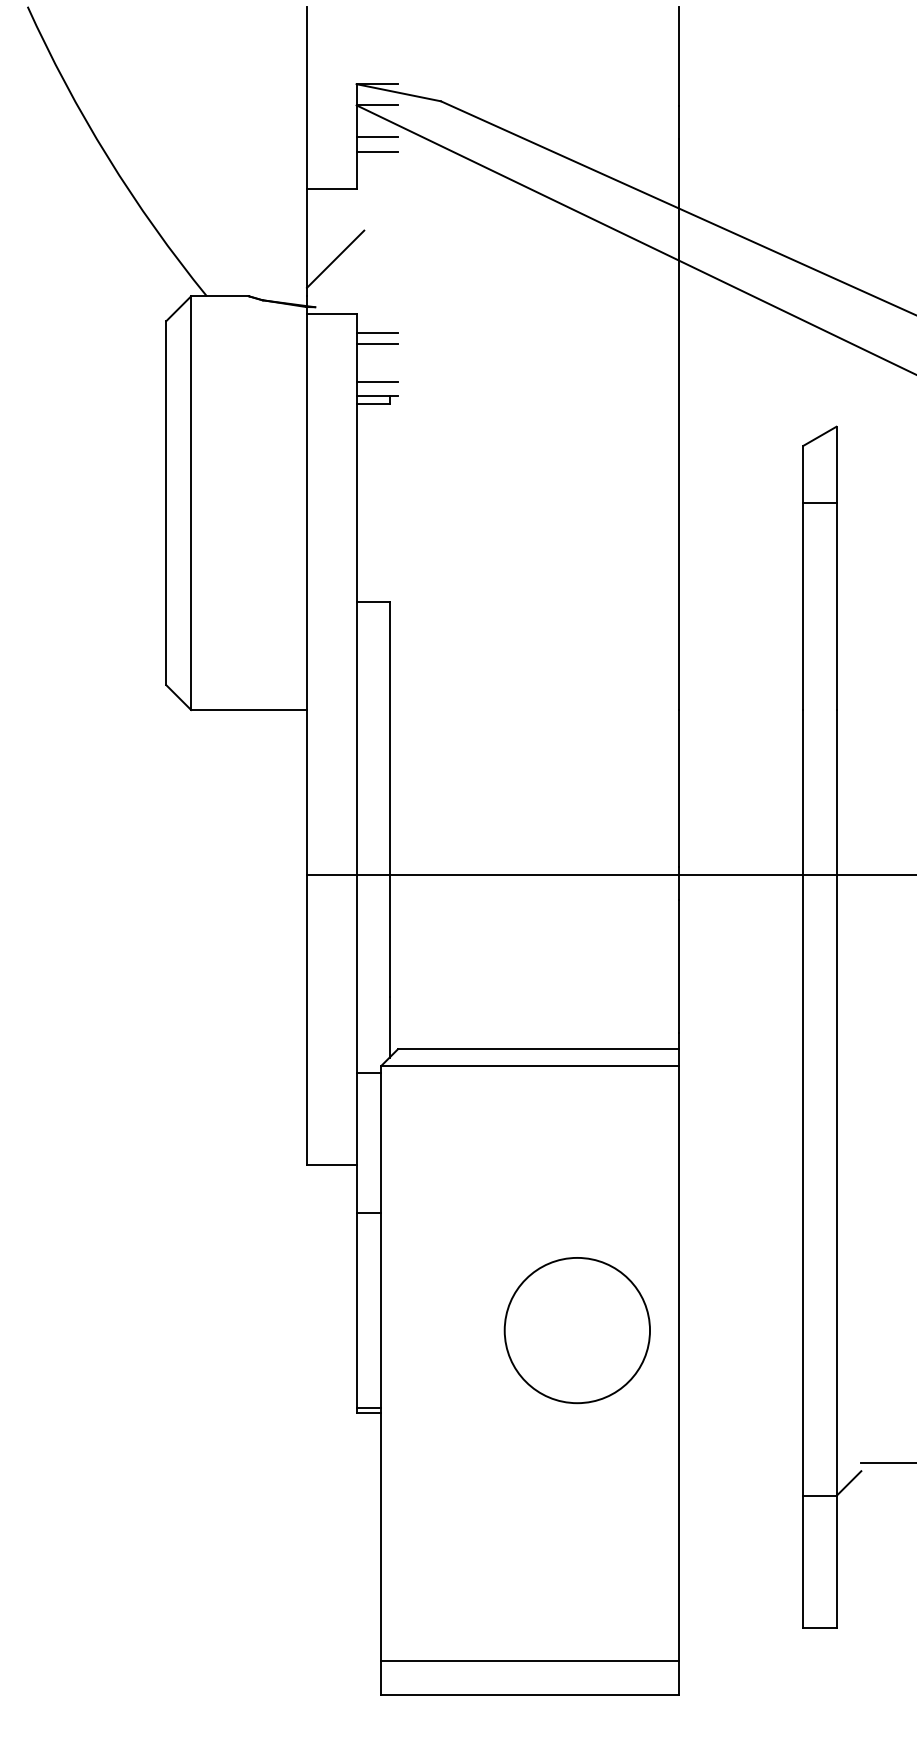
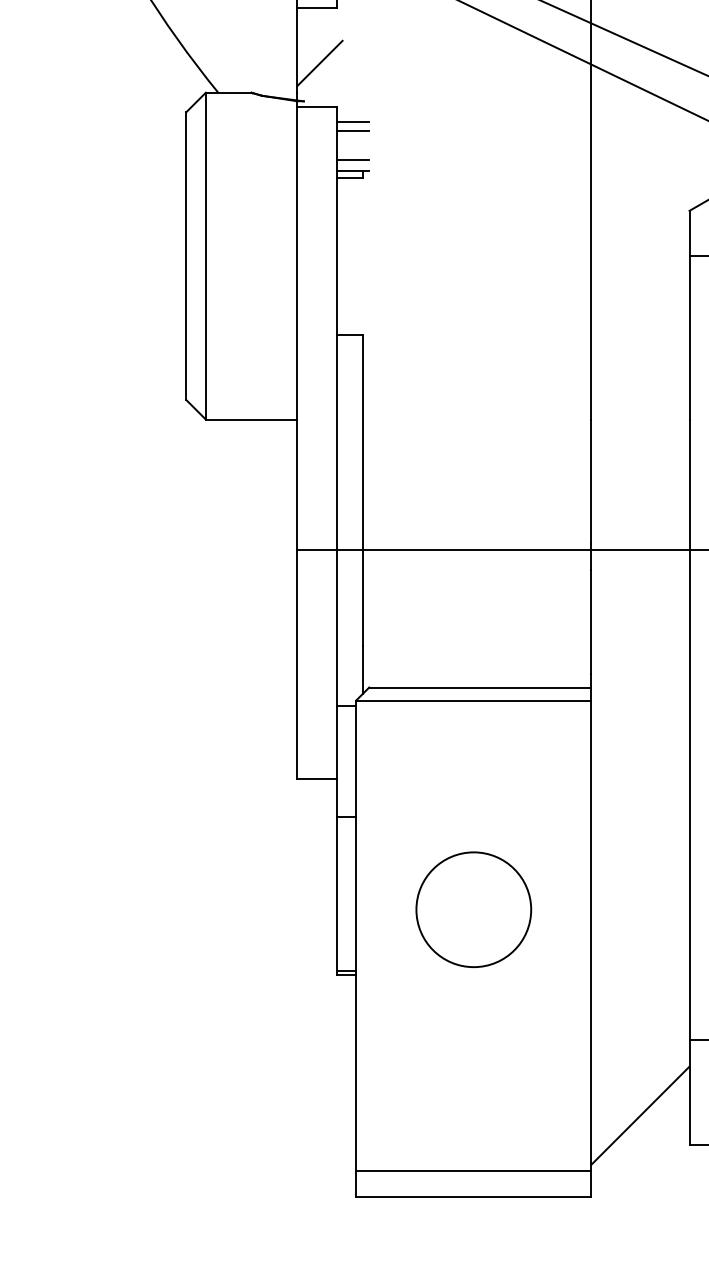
circle: (576, 1330) -> (473, 909), moved
line: (741, 1591) -> (640, 1115), added

